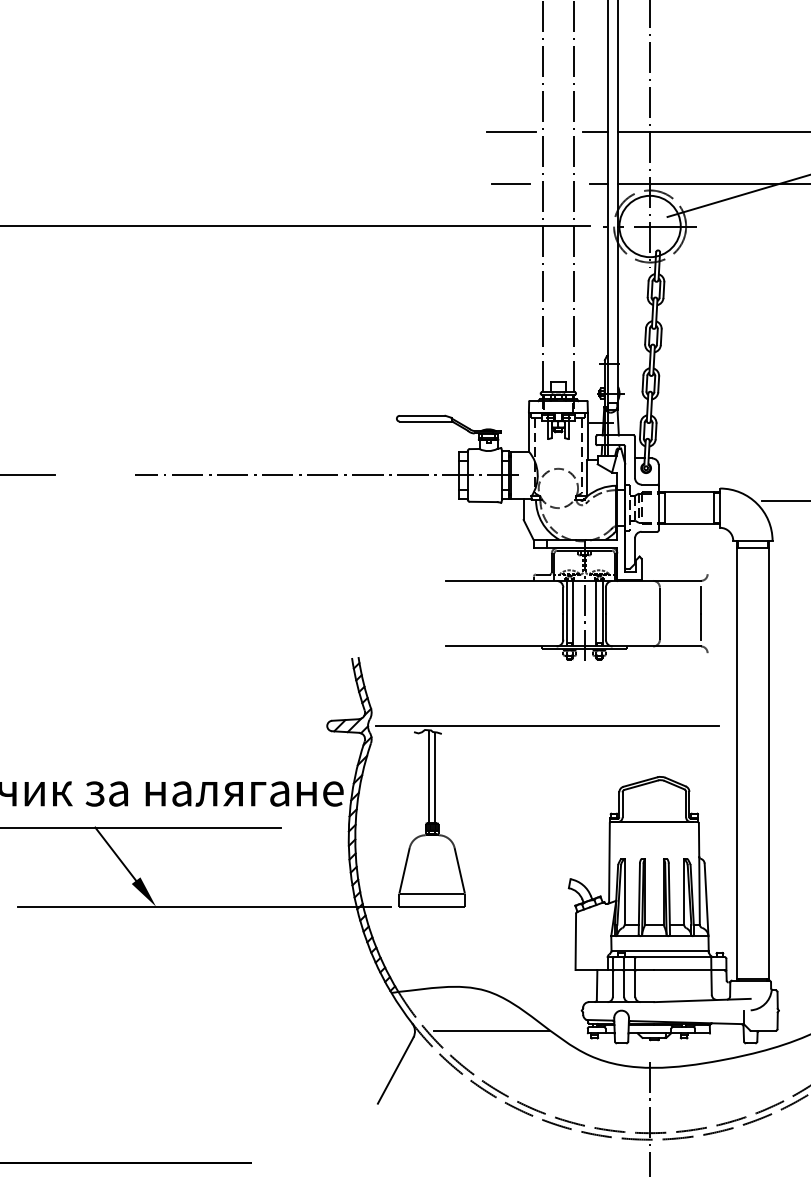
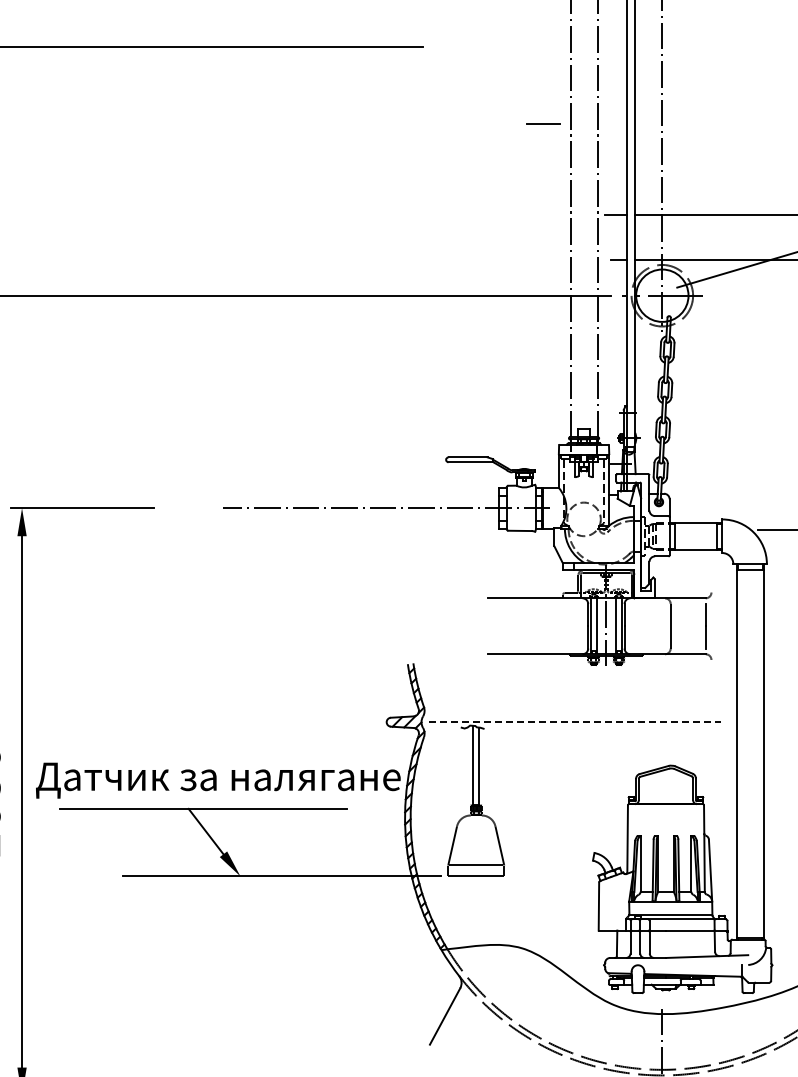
line: (510, 131) -> (543, 214), removed
line: (510, 184) -> (543, 123), moved
line: (548, 726) -> (575, 722), solid -> dashed
line: (492, 1030) -> (527, 982), removed

